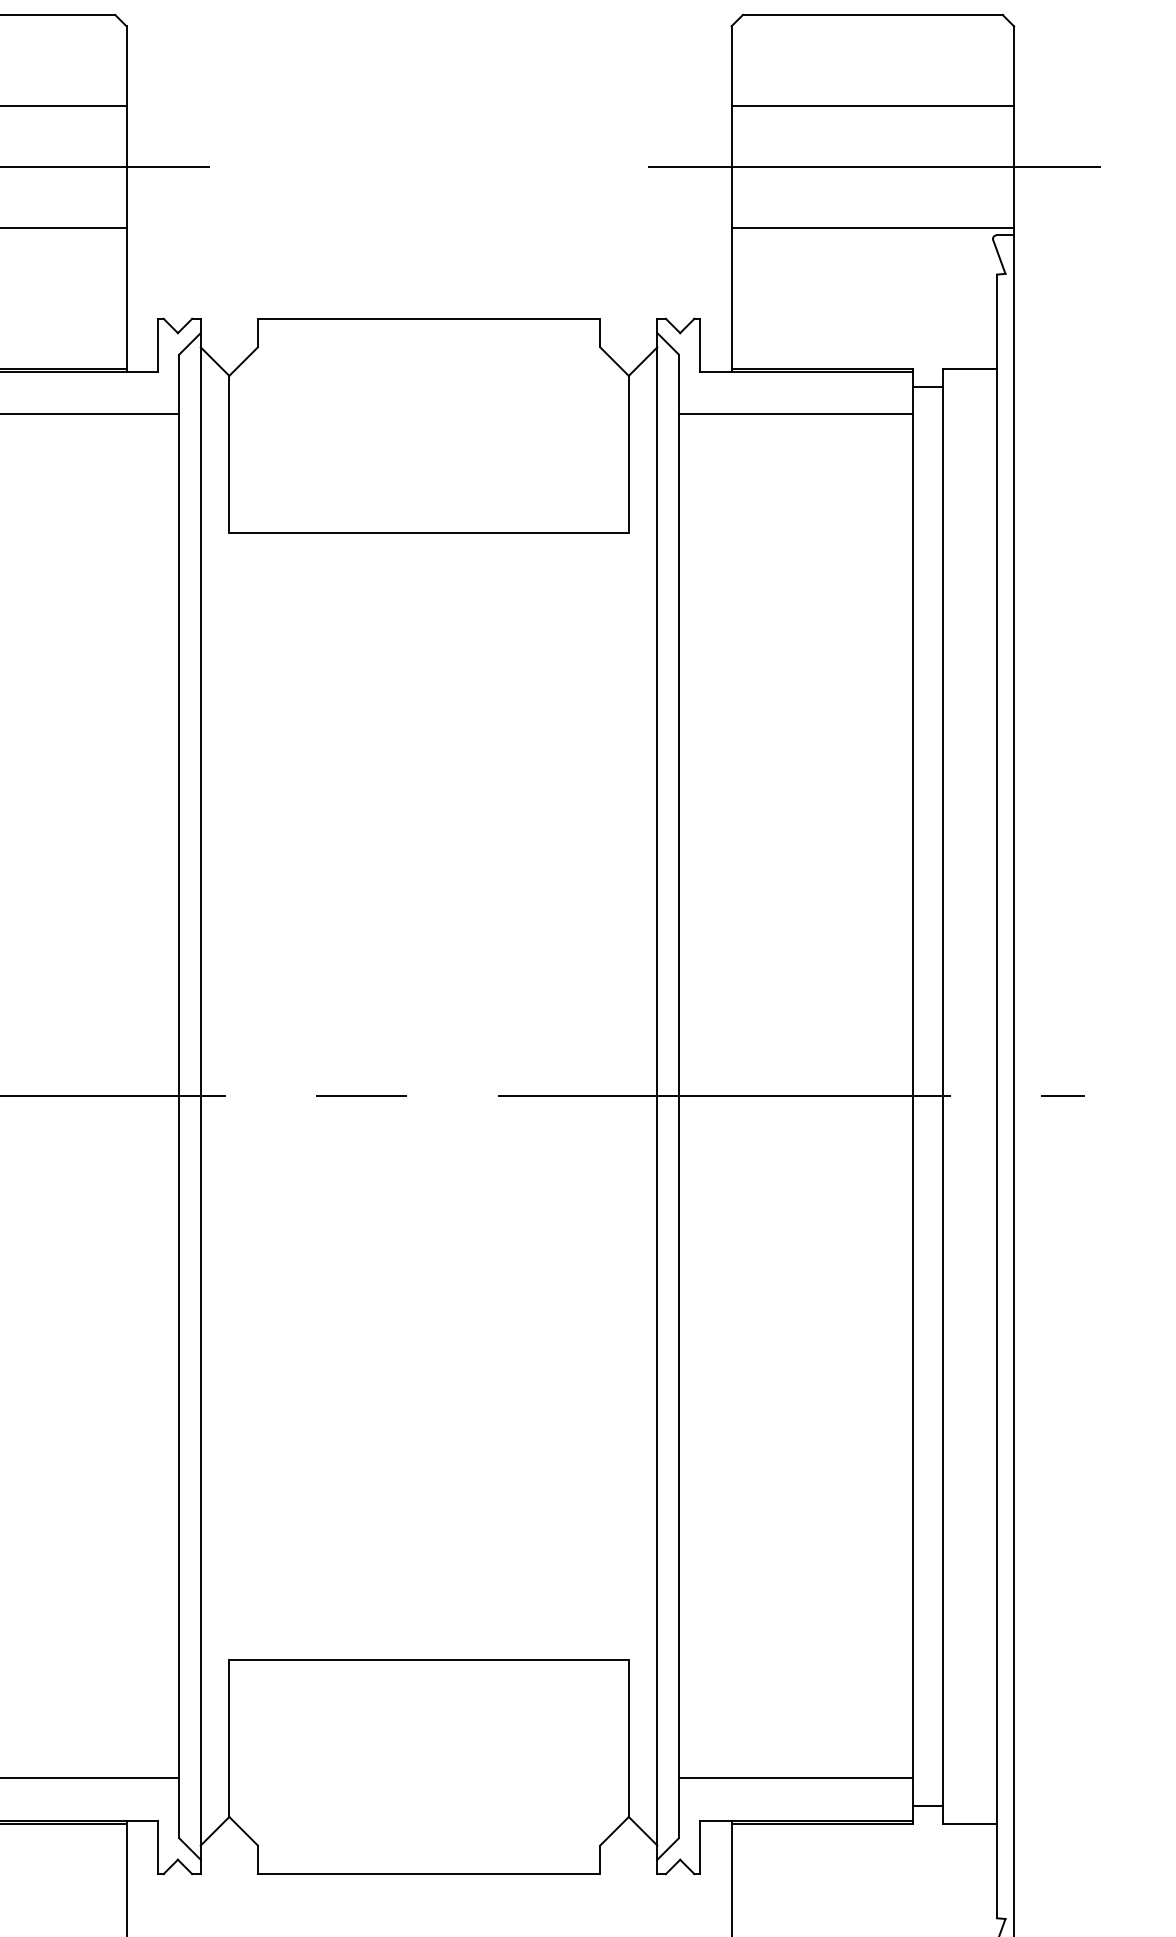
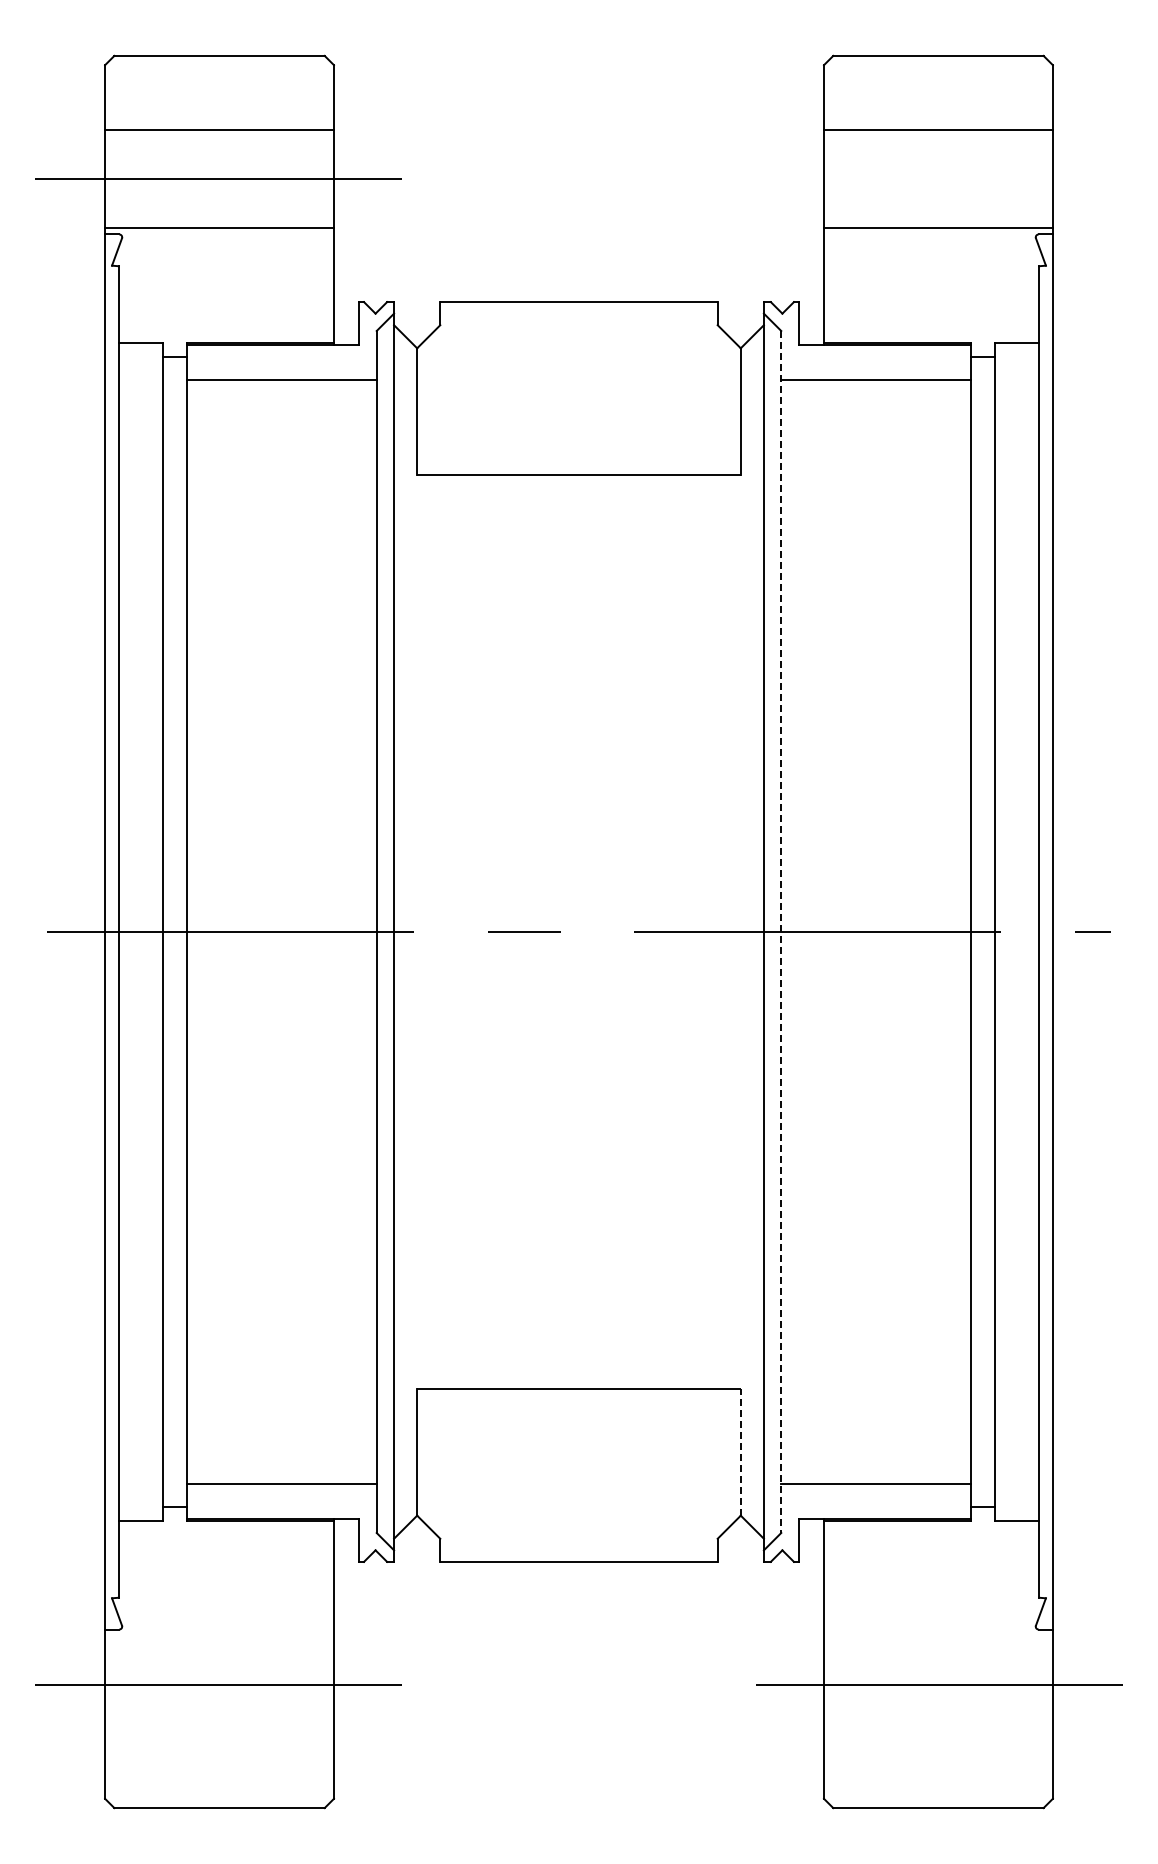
line: (872, 167) -> (938, 179), removed
line: (679, 1097) -> (781, 932), solid -> dashed
line: (628, 1739) -> (740, 1452), solid -> dashed

